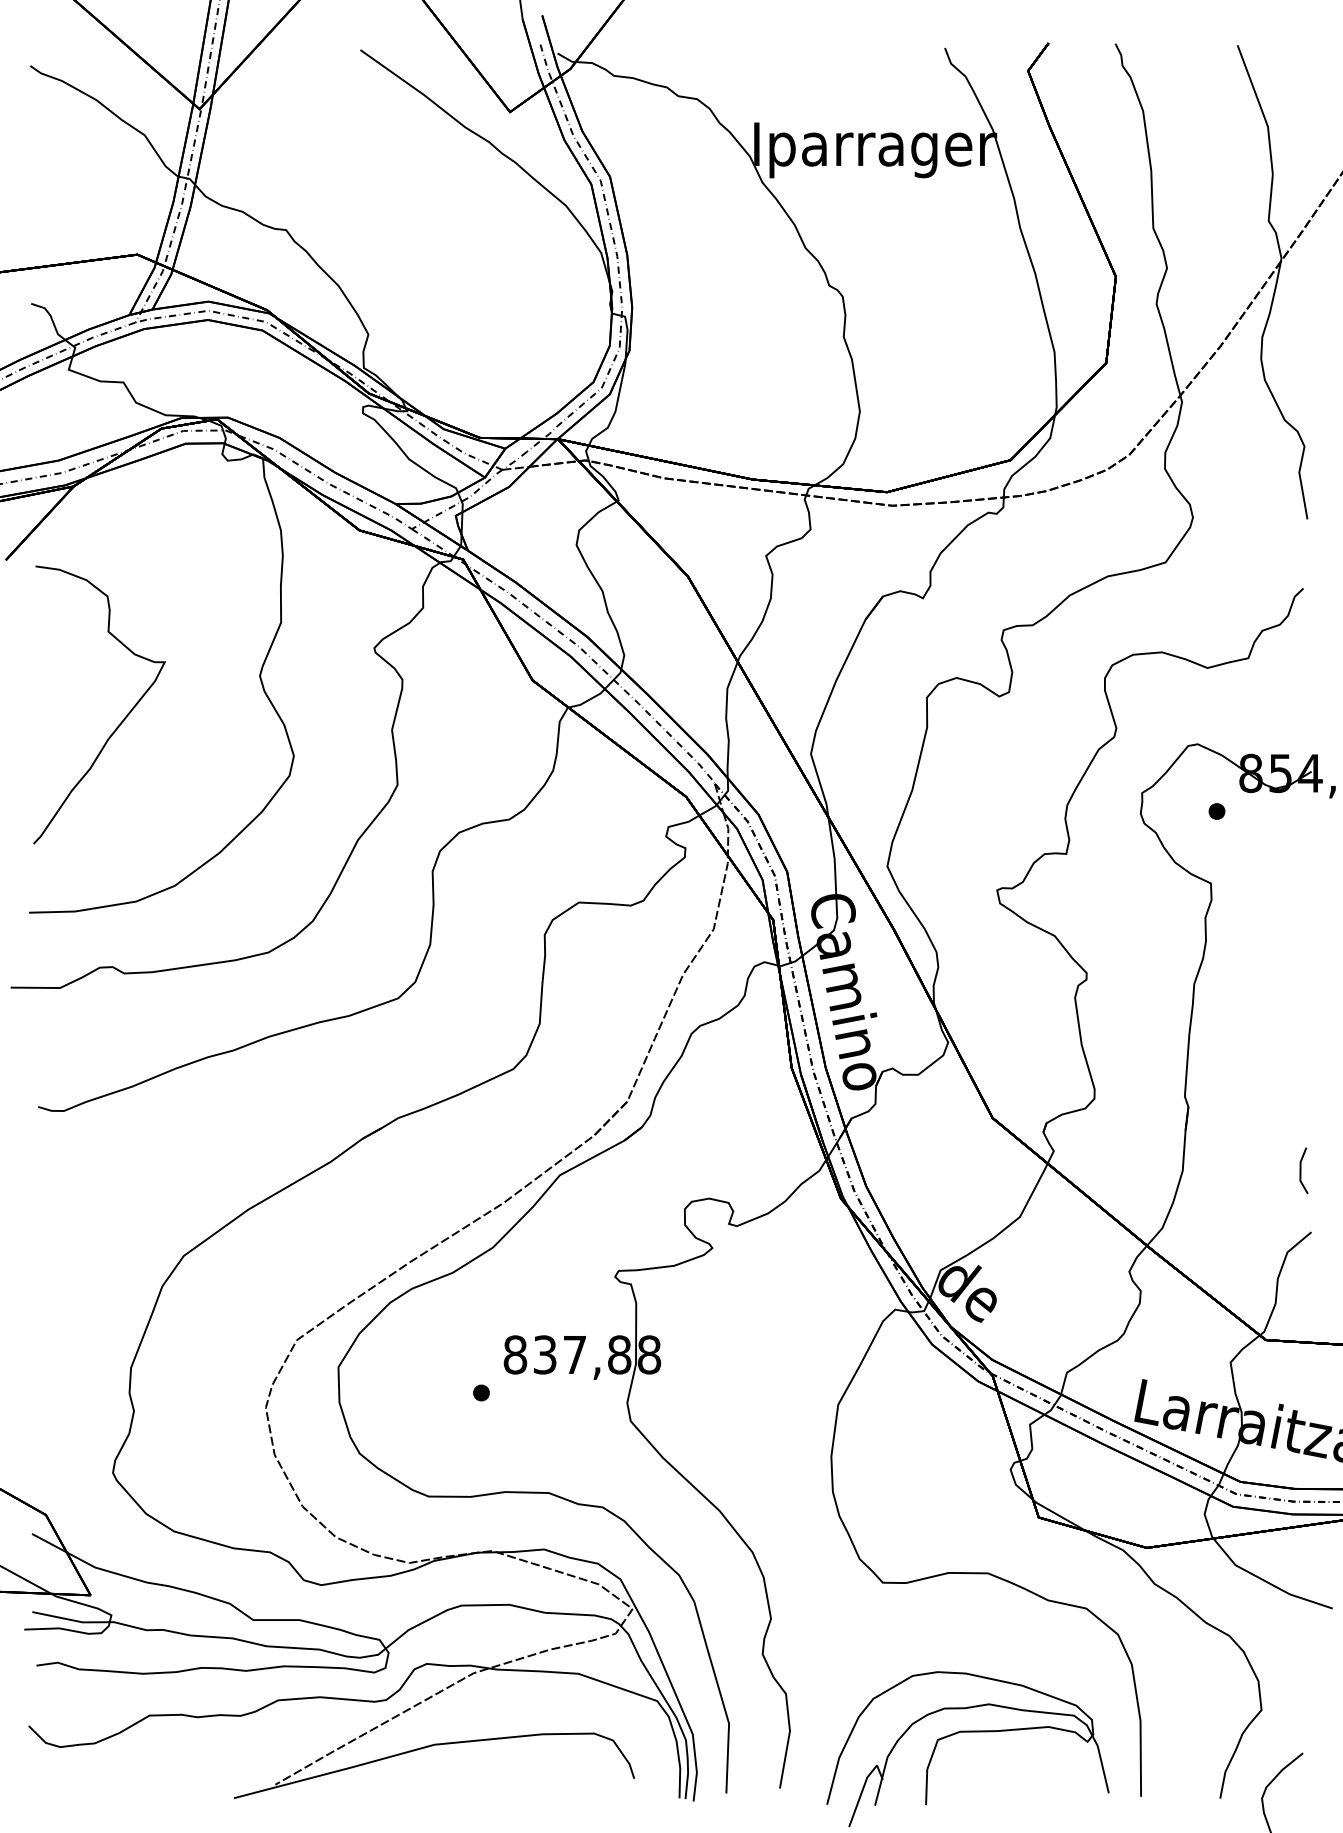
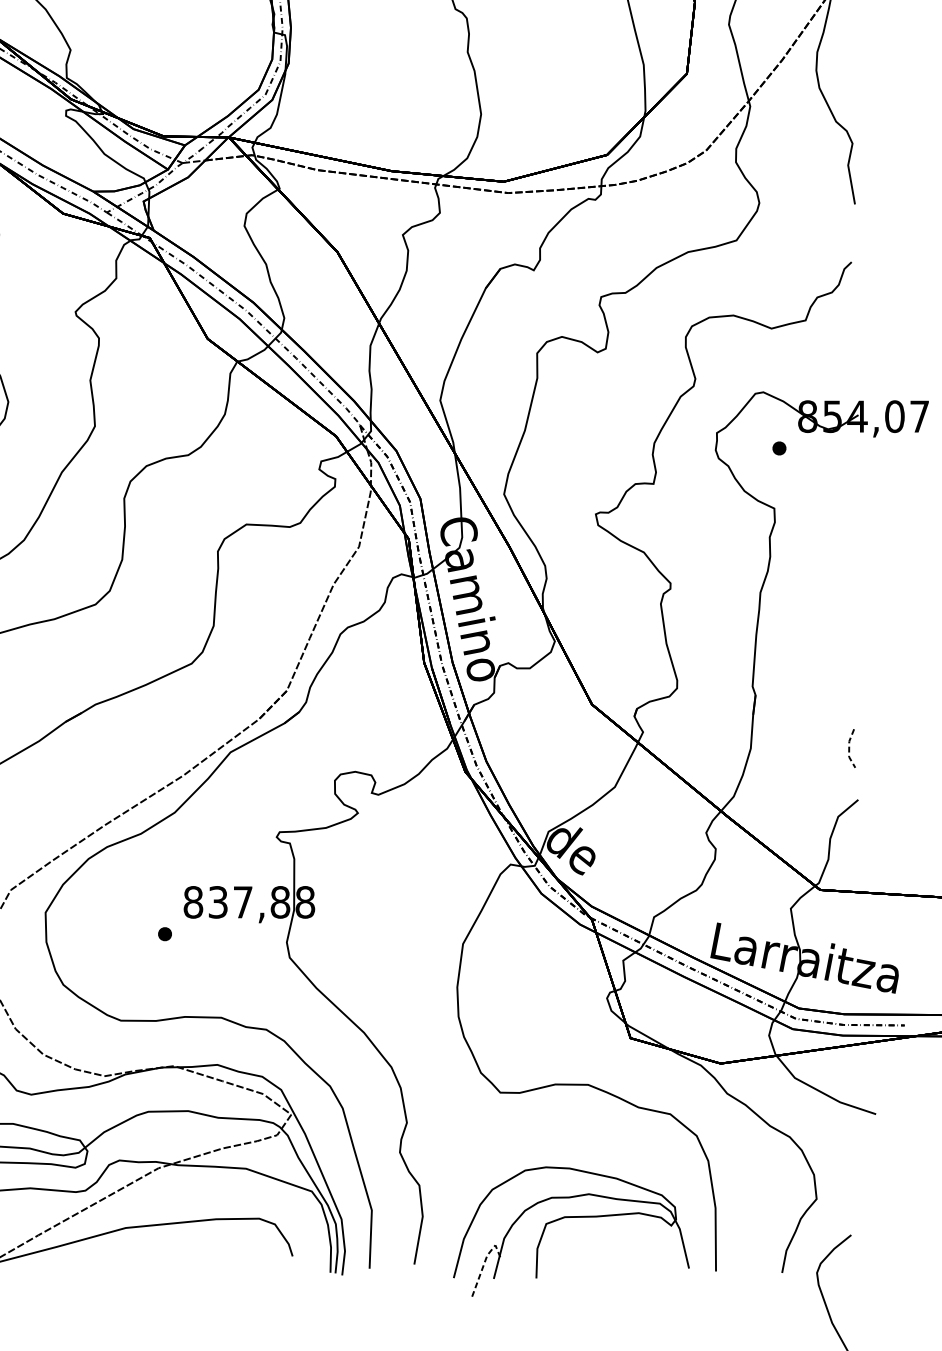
line: (1300, 1172) -> (849, 750), solid -> dashed
line: (864, 1785) -> (484, 1262), solid -> dashed

